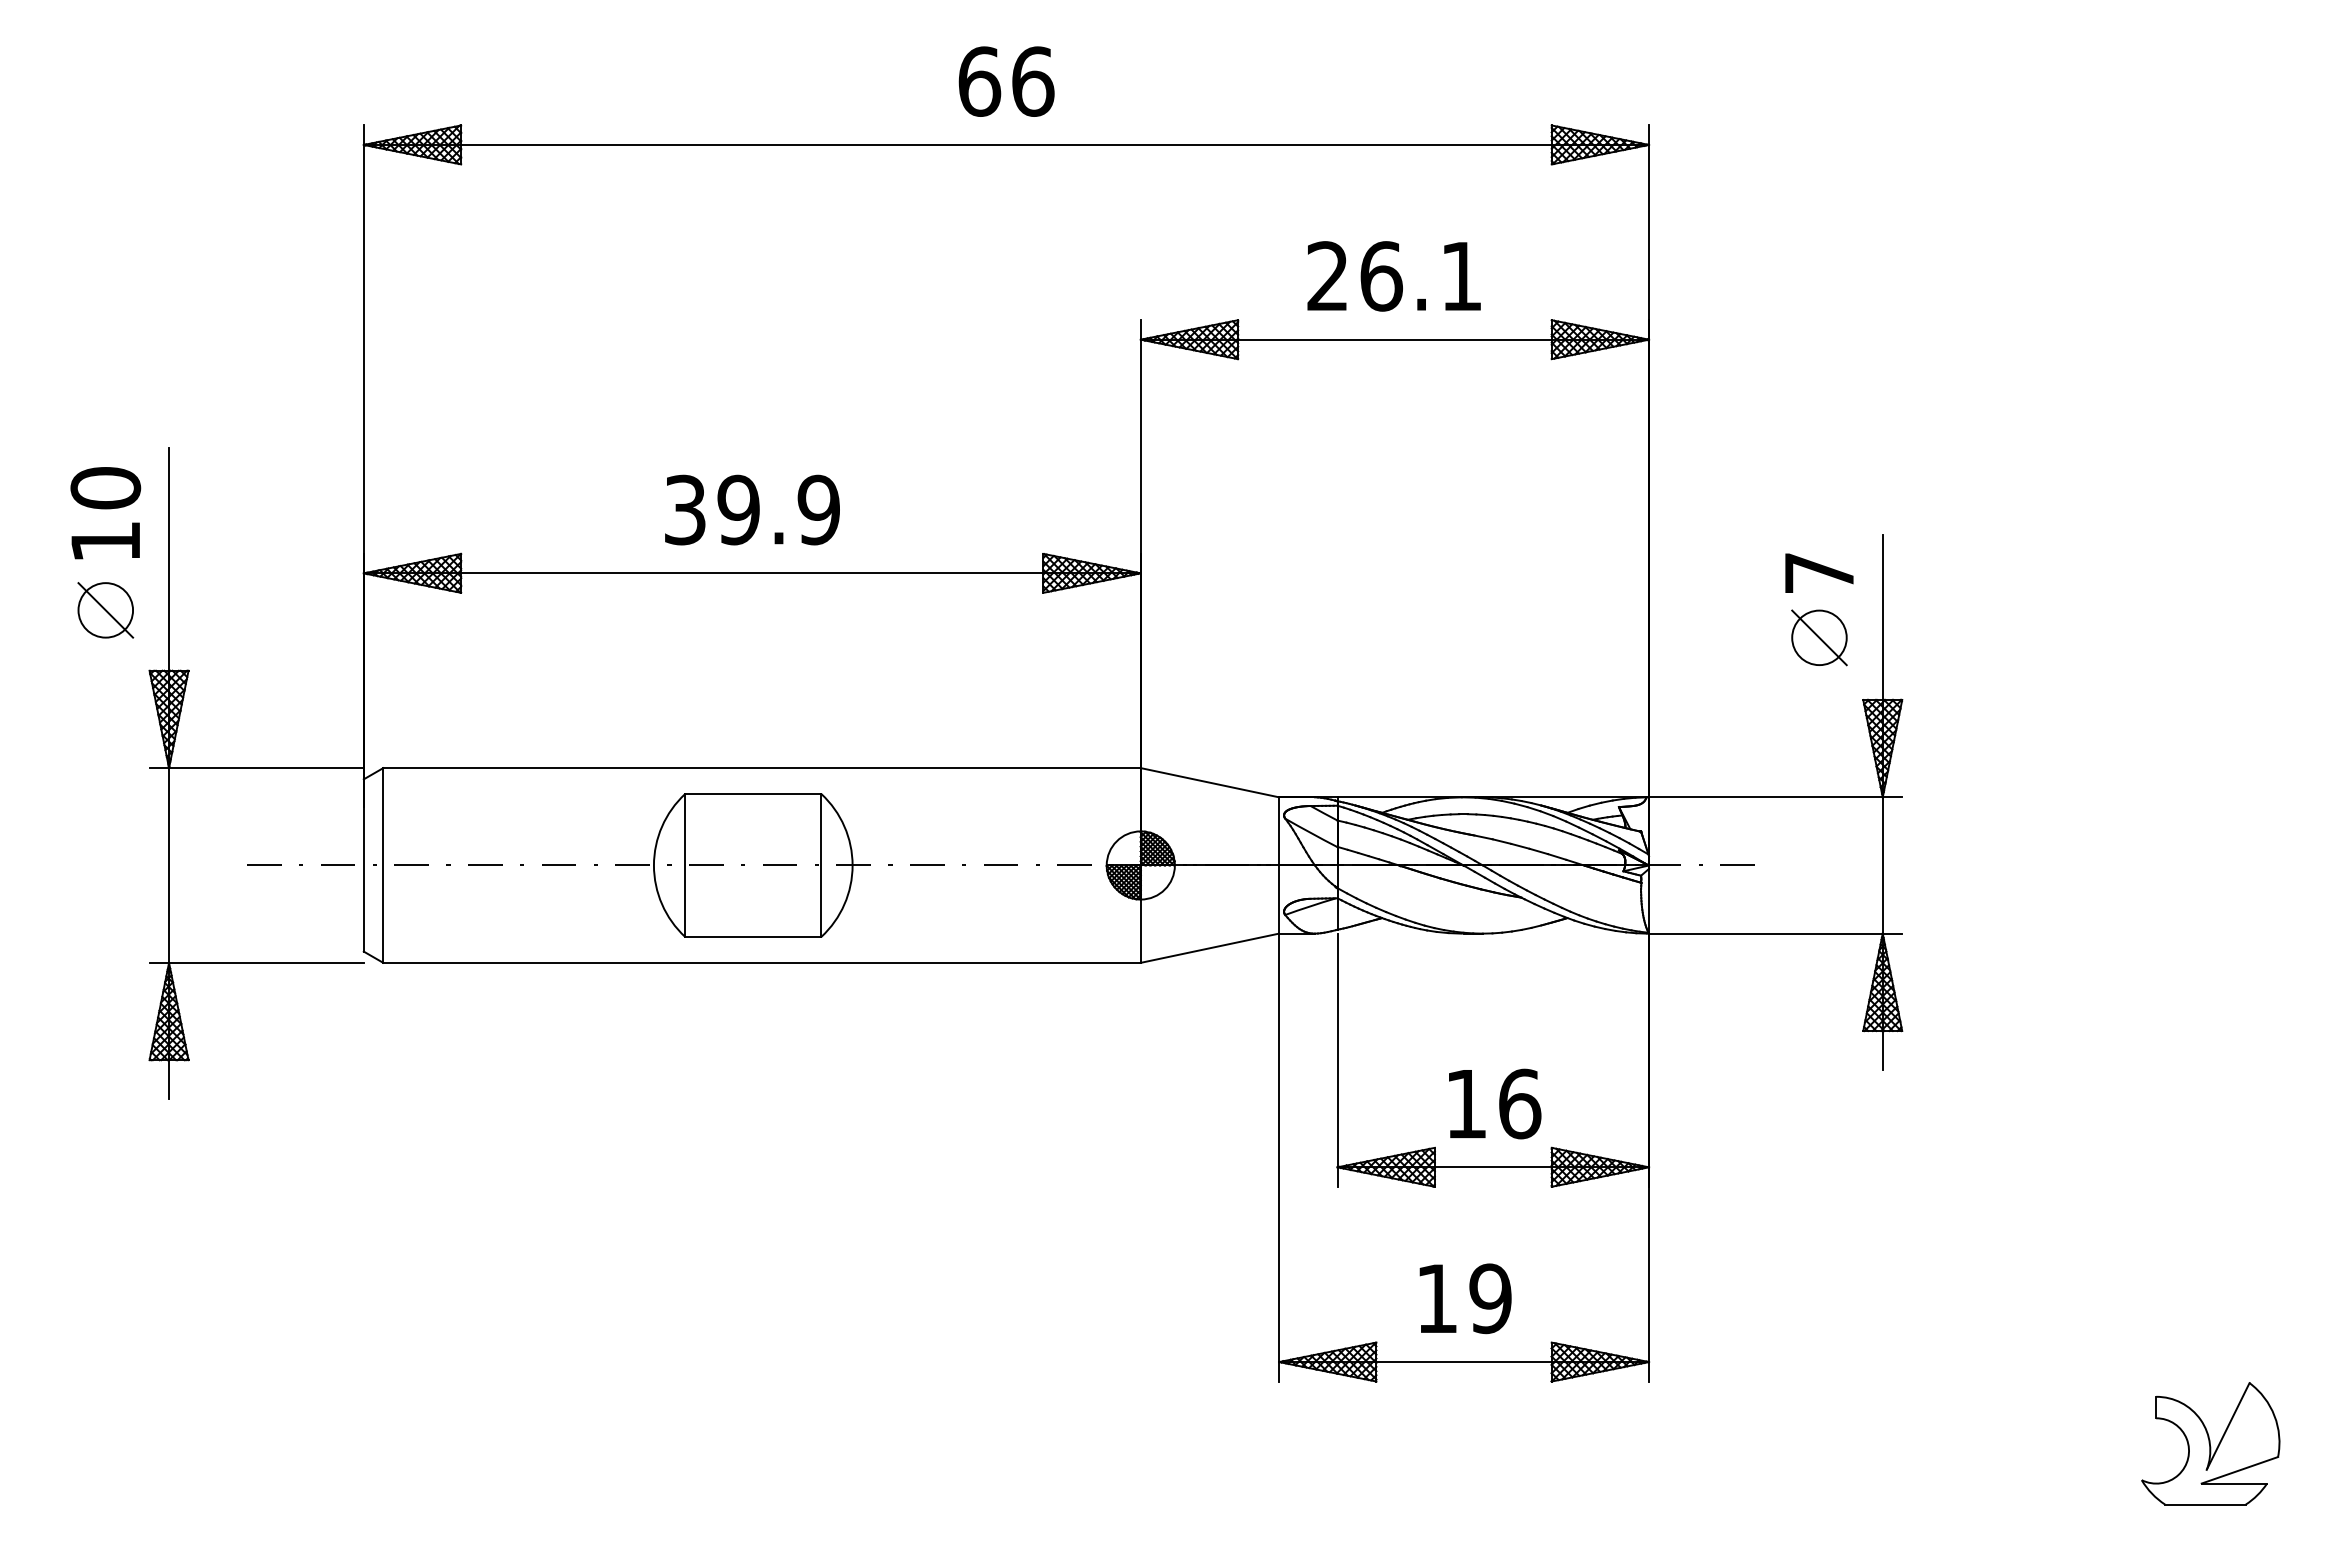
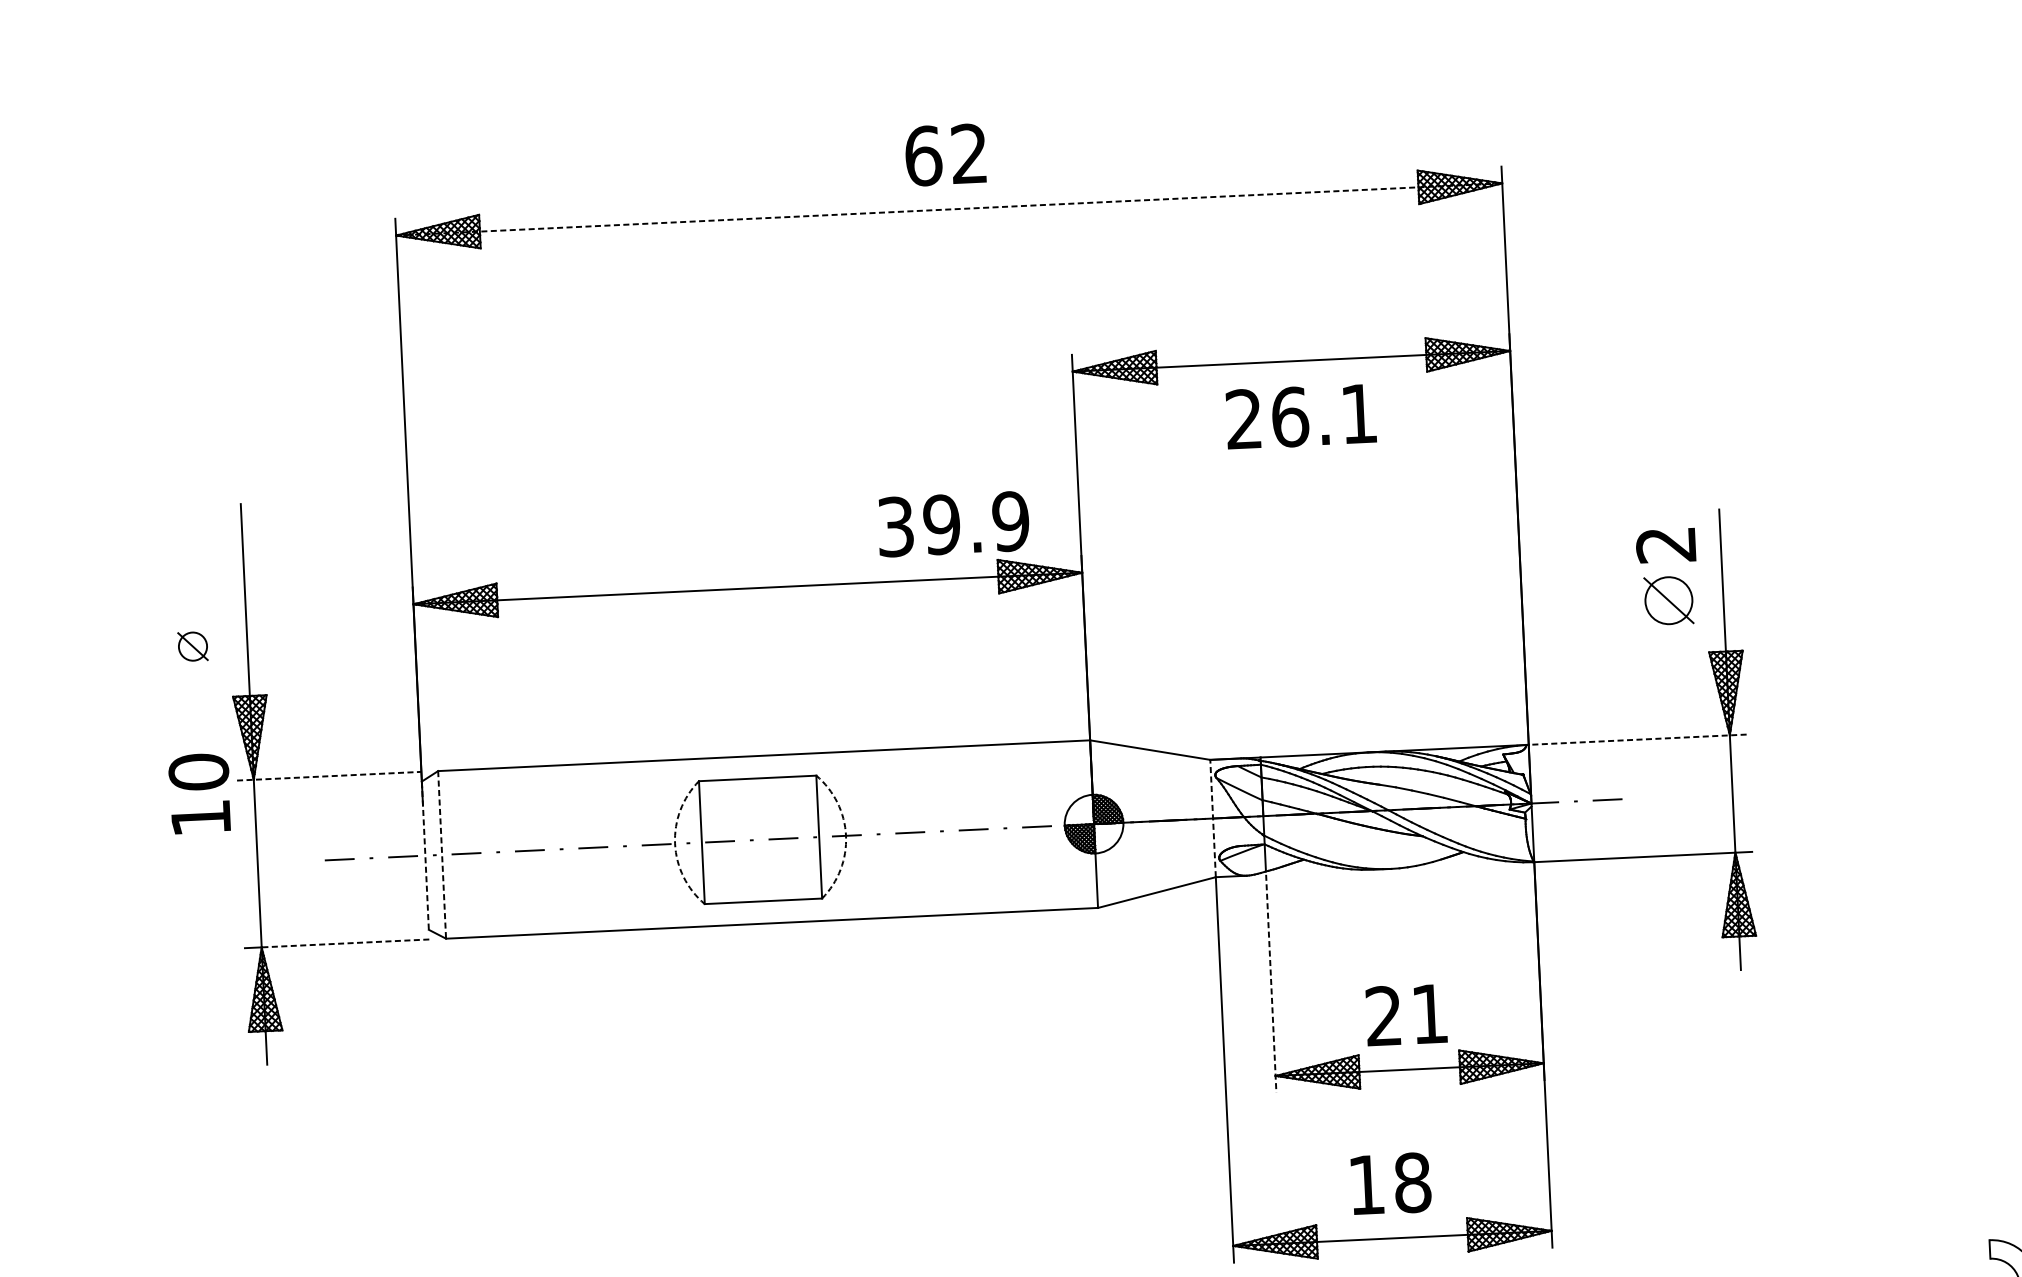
text: (1033, 81) -> (969, 153), 66 -> 62
line: (1006, 144) -> (949, 209), solid -> dashed
text: (1393, 276) -> (1300, 416), moved
text: (752, 509) -> (953, 523), moved
text: (105, 513) -> (199, 793), moved
text: (1818, 573) -> (1665, 545), 7 -> 2
part: (105, 610) -> (192, 646), size x0.6
line: (257, 768) -> (329, 776), solid -> dashed
line: (1775, 797) -> (1637, 739), solid -> dashed
line: (1279, 864) -> (1213, 817), solid -> dashed
line: (363, 865) -> (425, 855), solid -> dashed
line: (383, 865) -> (442, 854), solid -> dashed
arc: (653, 865) -> (674, 843), solid -> dashed
arc: (852, 865) -> (845, 835), solid -> dashed
line: (265, 962) -> (344, 943), solid -> dashed
line: (1337, 1060) -> (1271, 984), solid -> dashed
text: (1493, 1103) -> (1407, 1014), 16 -> 21
text: (1490, 1298) -> (1412, 1182), 19 -> 18

